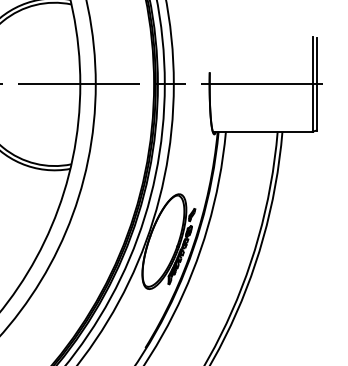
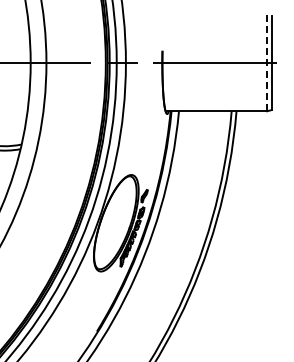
line: (312, 83) -> (267, 62), solid -> dashed

